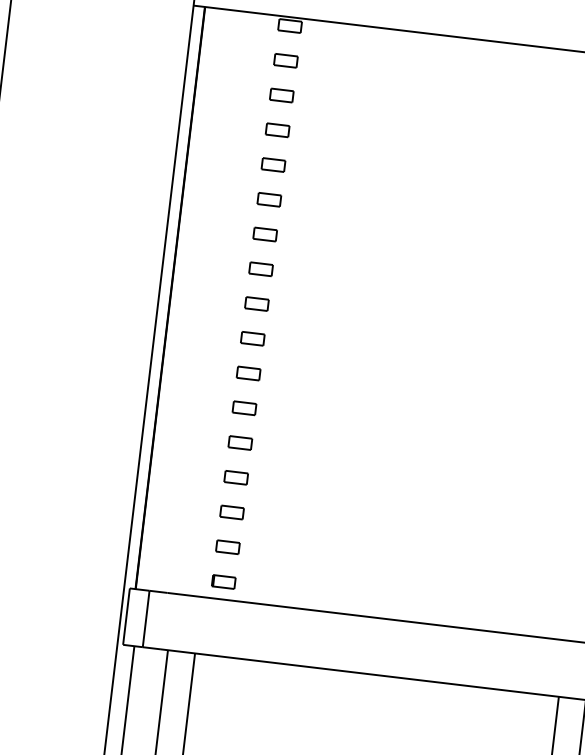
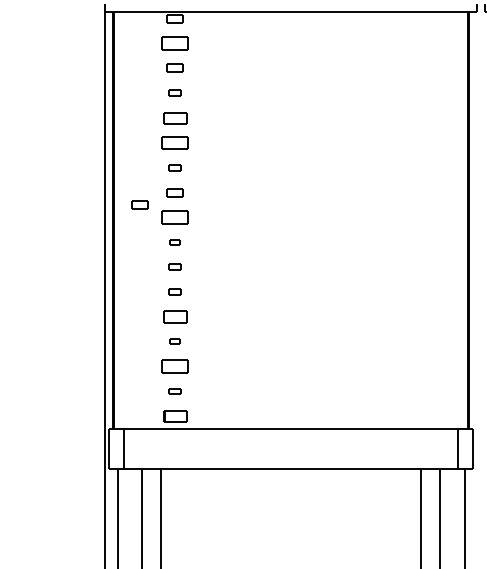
part: (285, 60) -> (174, 43), size x1.6
part: (276, 129) -> (174, 92), size x0.7
part: (272, 164) -> (174, 117), size x1.4
part: (268, 198) -> (174, 142), size x1.6
part: (264, 233) -> (174, 167), size x0.7
part: (209, 279) -> (139, 204), added
part: (256, 303) -> (174, 217), size x1.6
part: (252, 337) -> (174, 241), size x0.6
part: (247, 372) -> (174, 266), size x0.7
part: (243, 407) -> (174, 291), size x0.7
part: (239, 442) -> (174, 316), size x1.4
part: (235, 477) -> (174, 341), size x0.6
part: (231, 512) -> (174, 366), size x1.6
part: (227, 547) -> (174, 391), size x0.7
part: (223, 580) -> (174, 415), size x1.4

